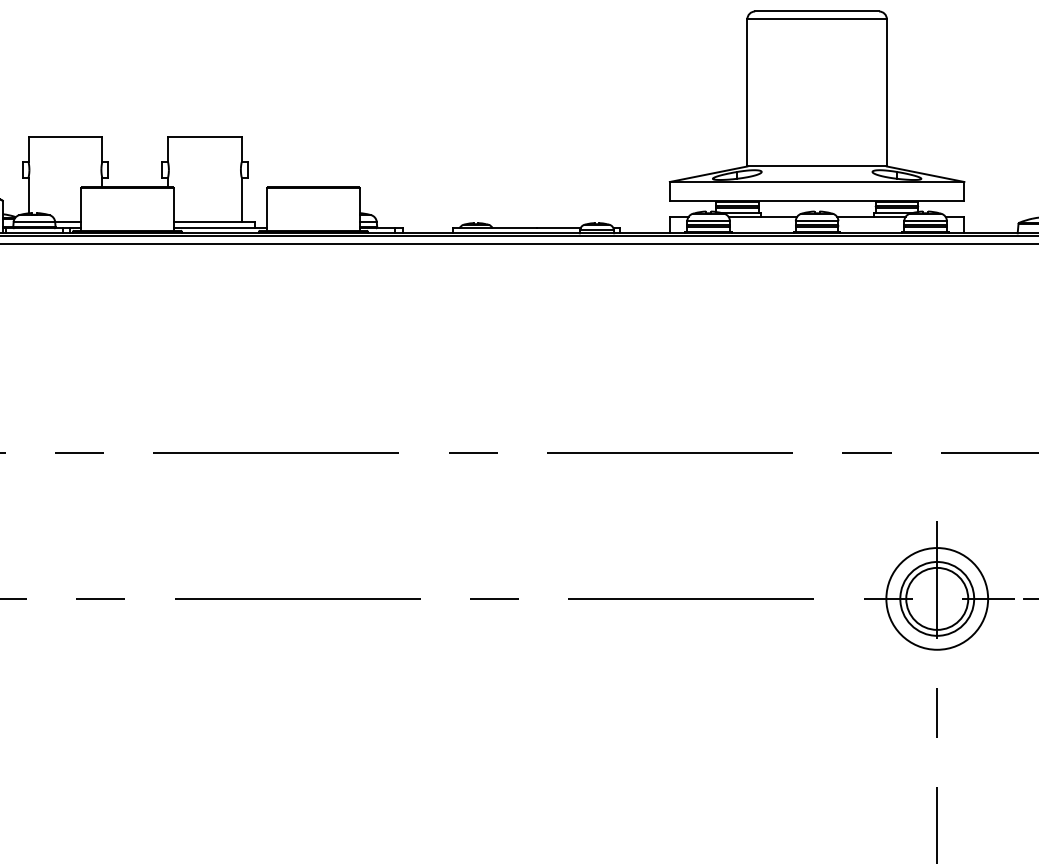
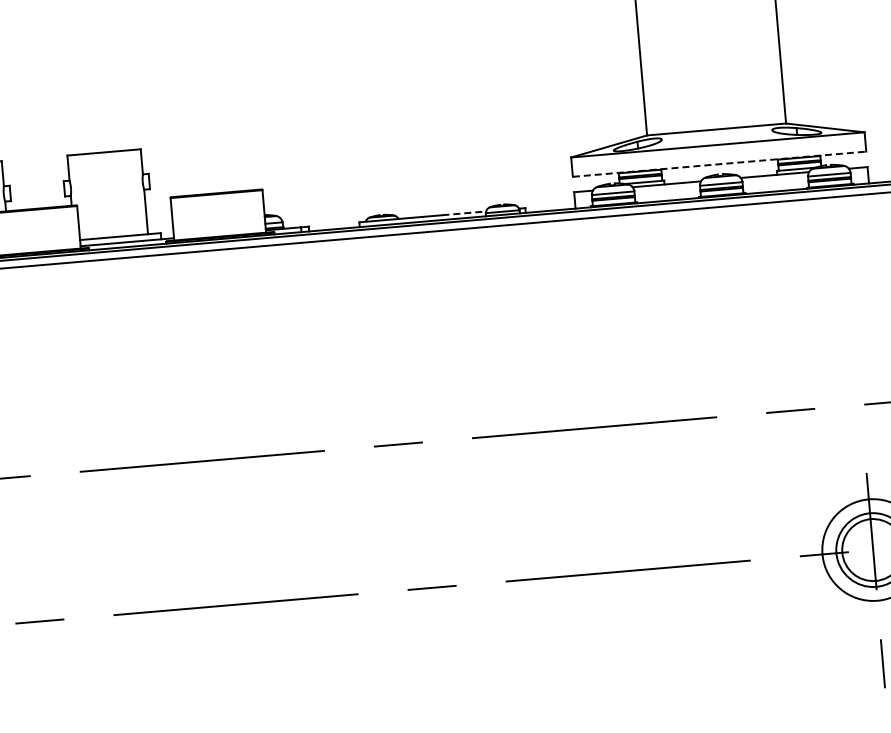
line: (817, 201) -> (719, 164), solid -> dashed
line: (558, 228) -> (464, 213), solid -> dashed

